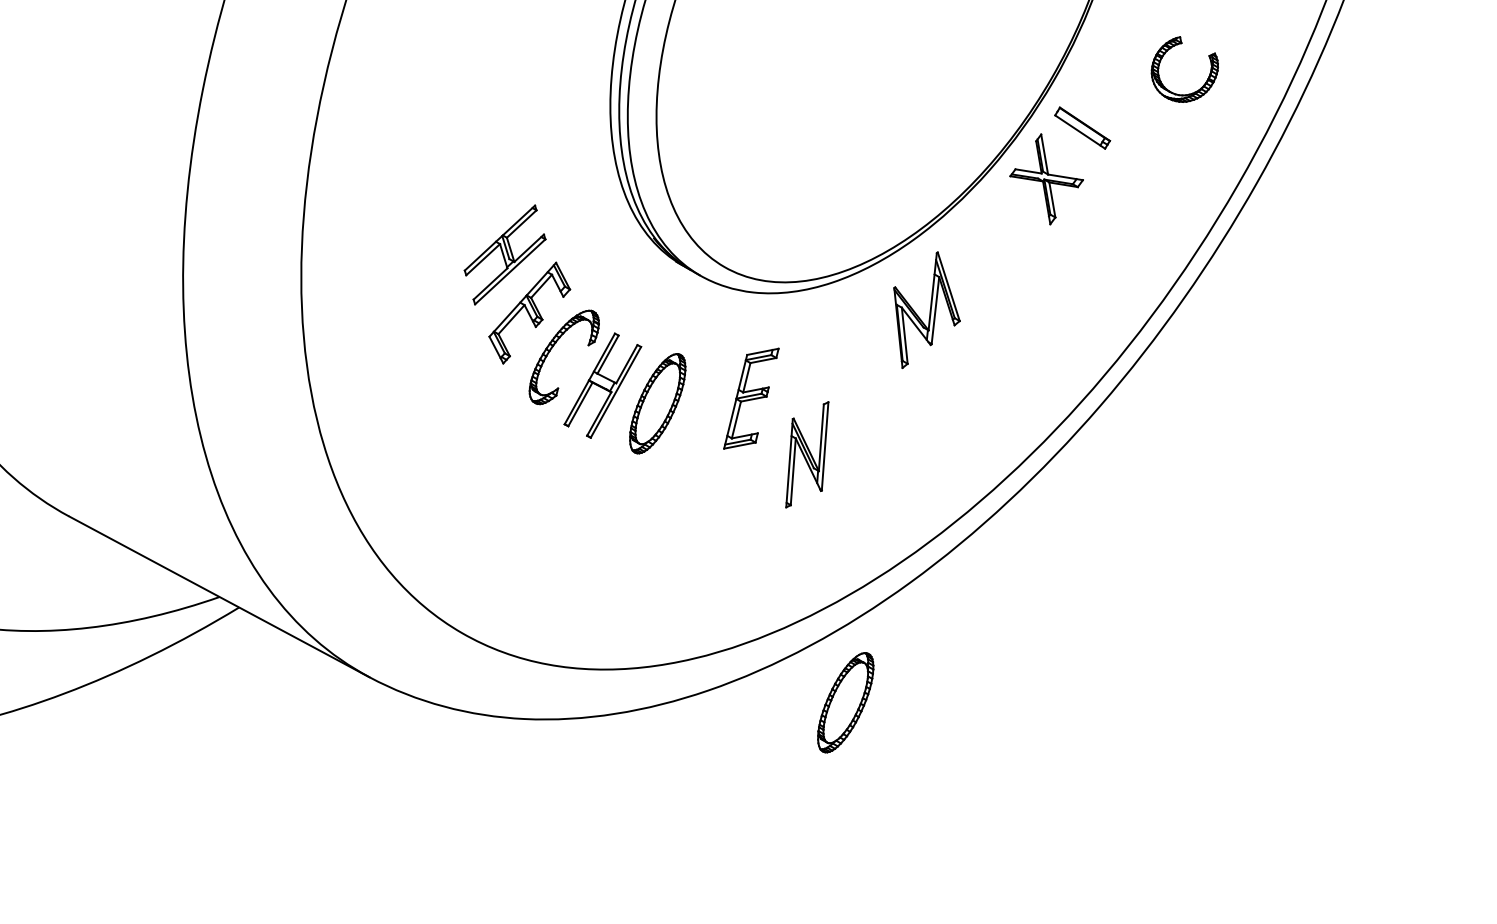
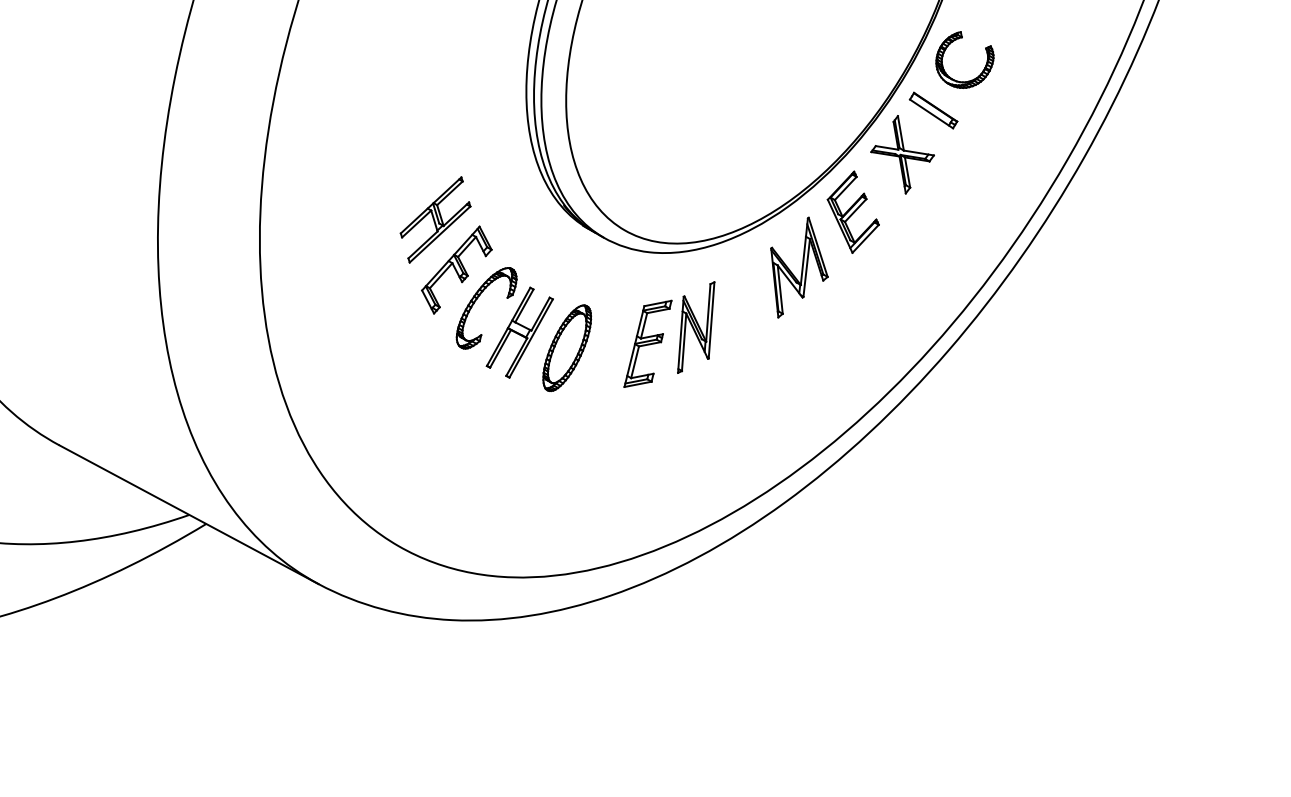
part: (1200, 87) -> (978, 75), moved
part: (989, 245) -> (853, 211), added
part: (807, 454) -> (696, 327), moved
part: (845, 702) -> (729, 605), removed

